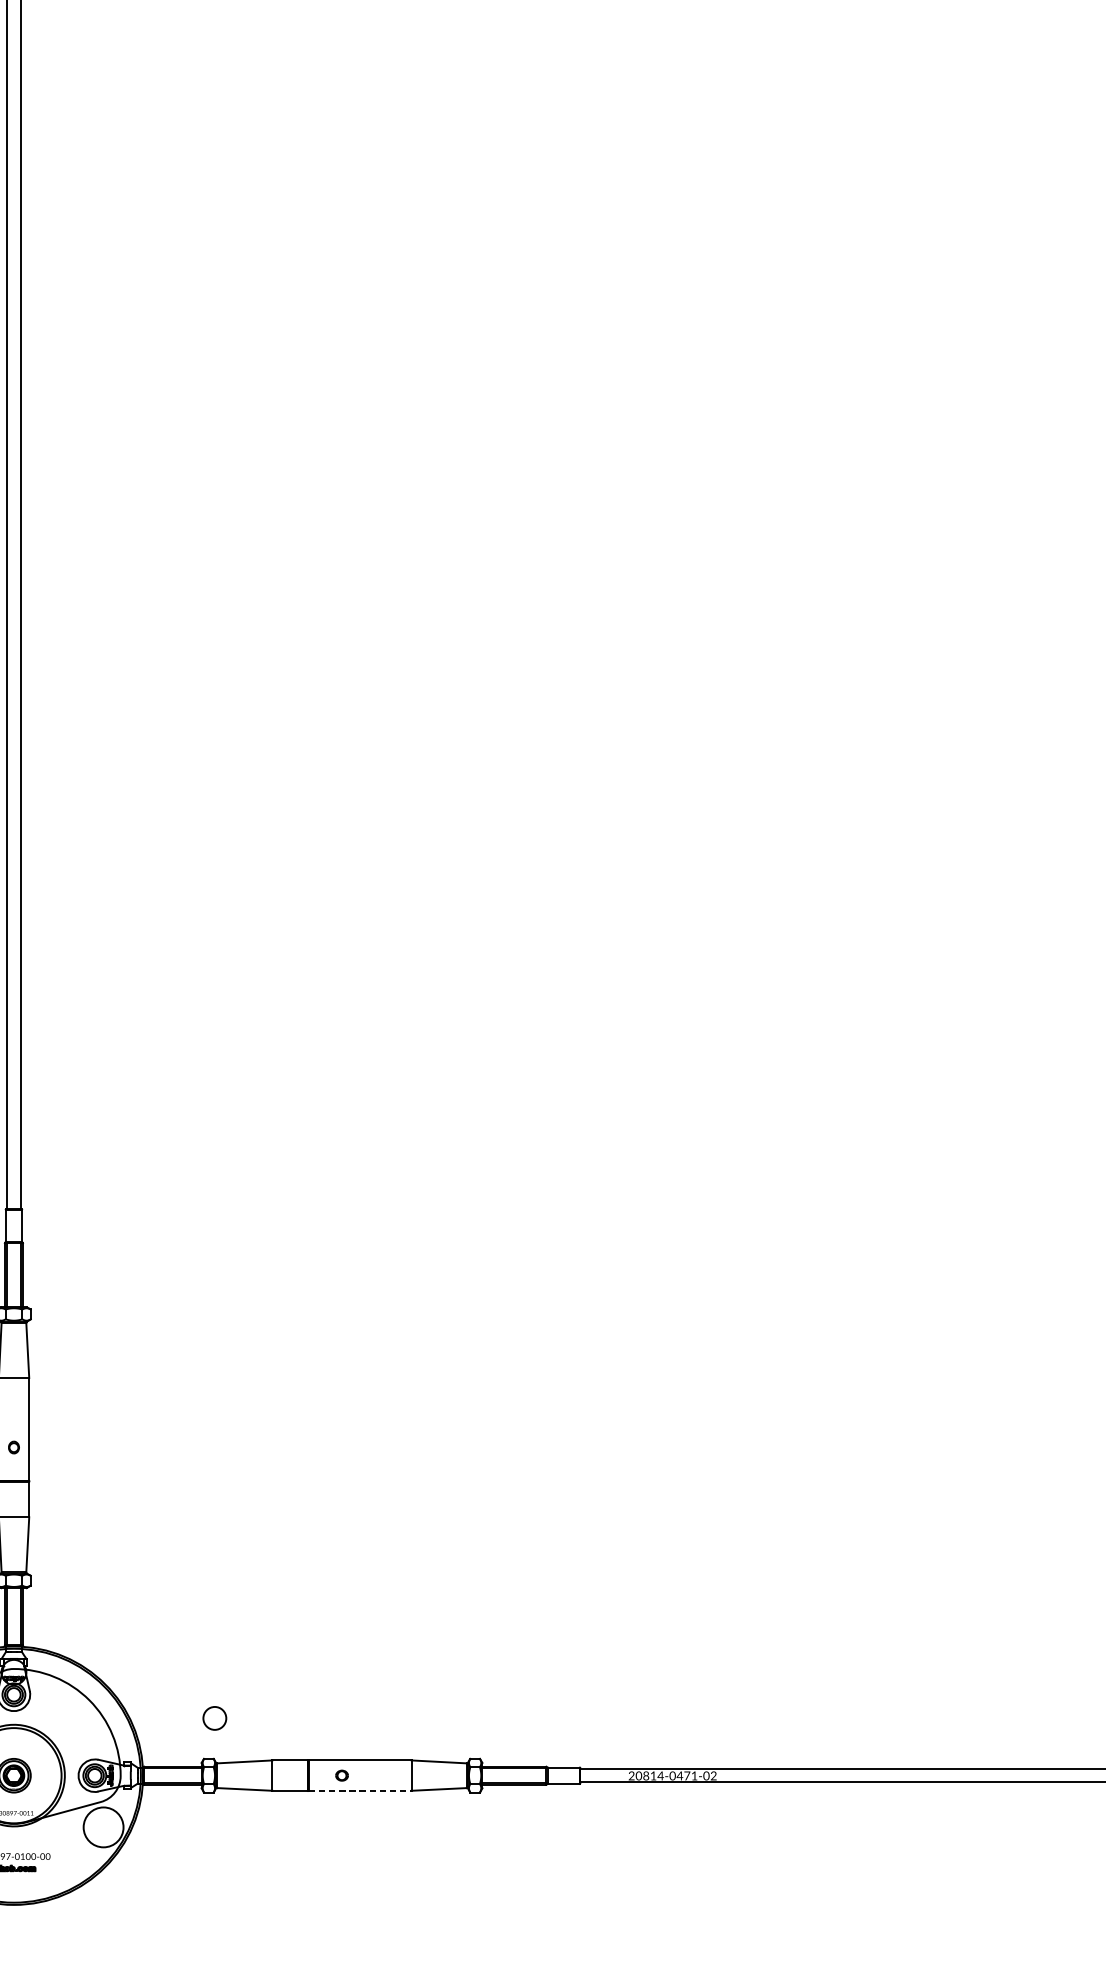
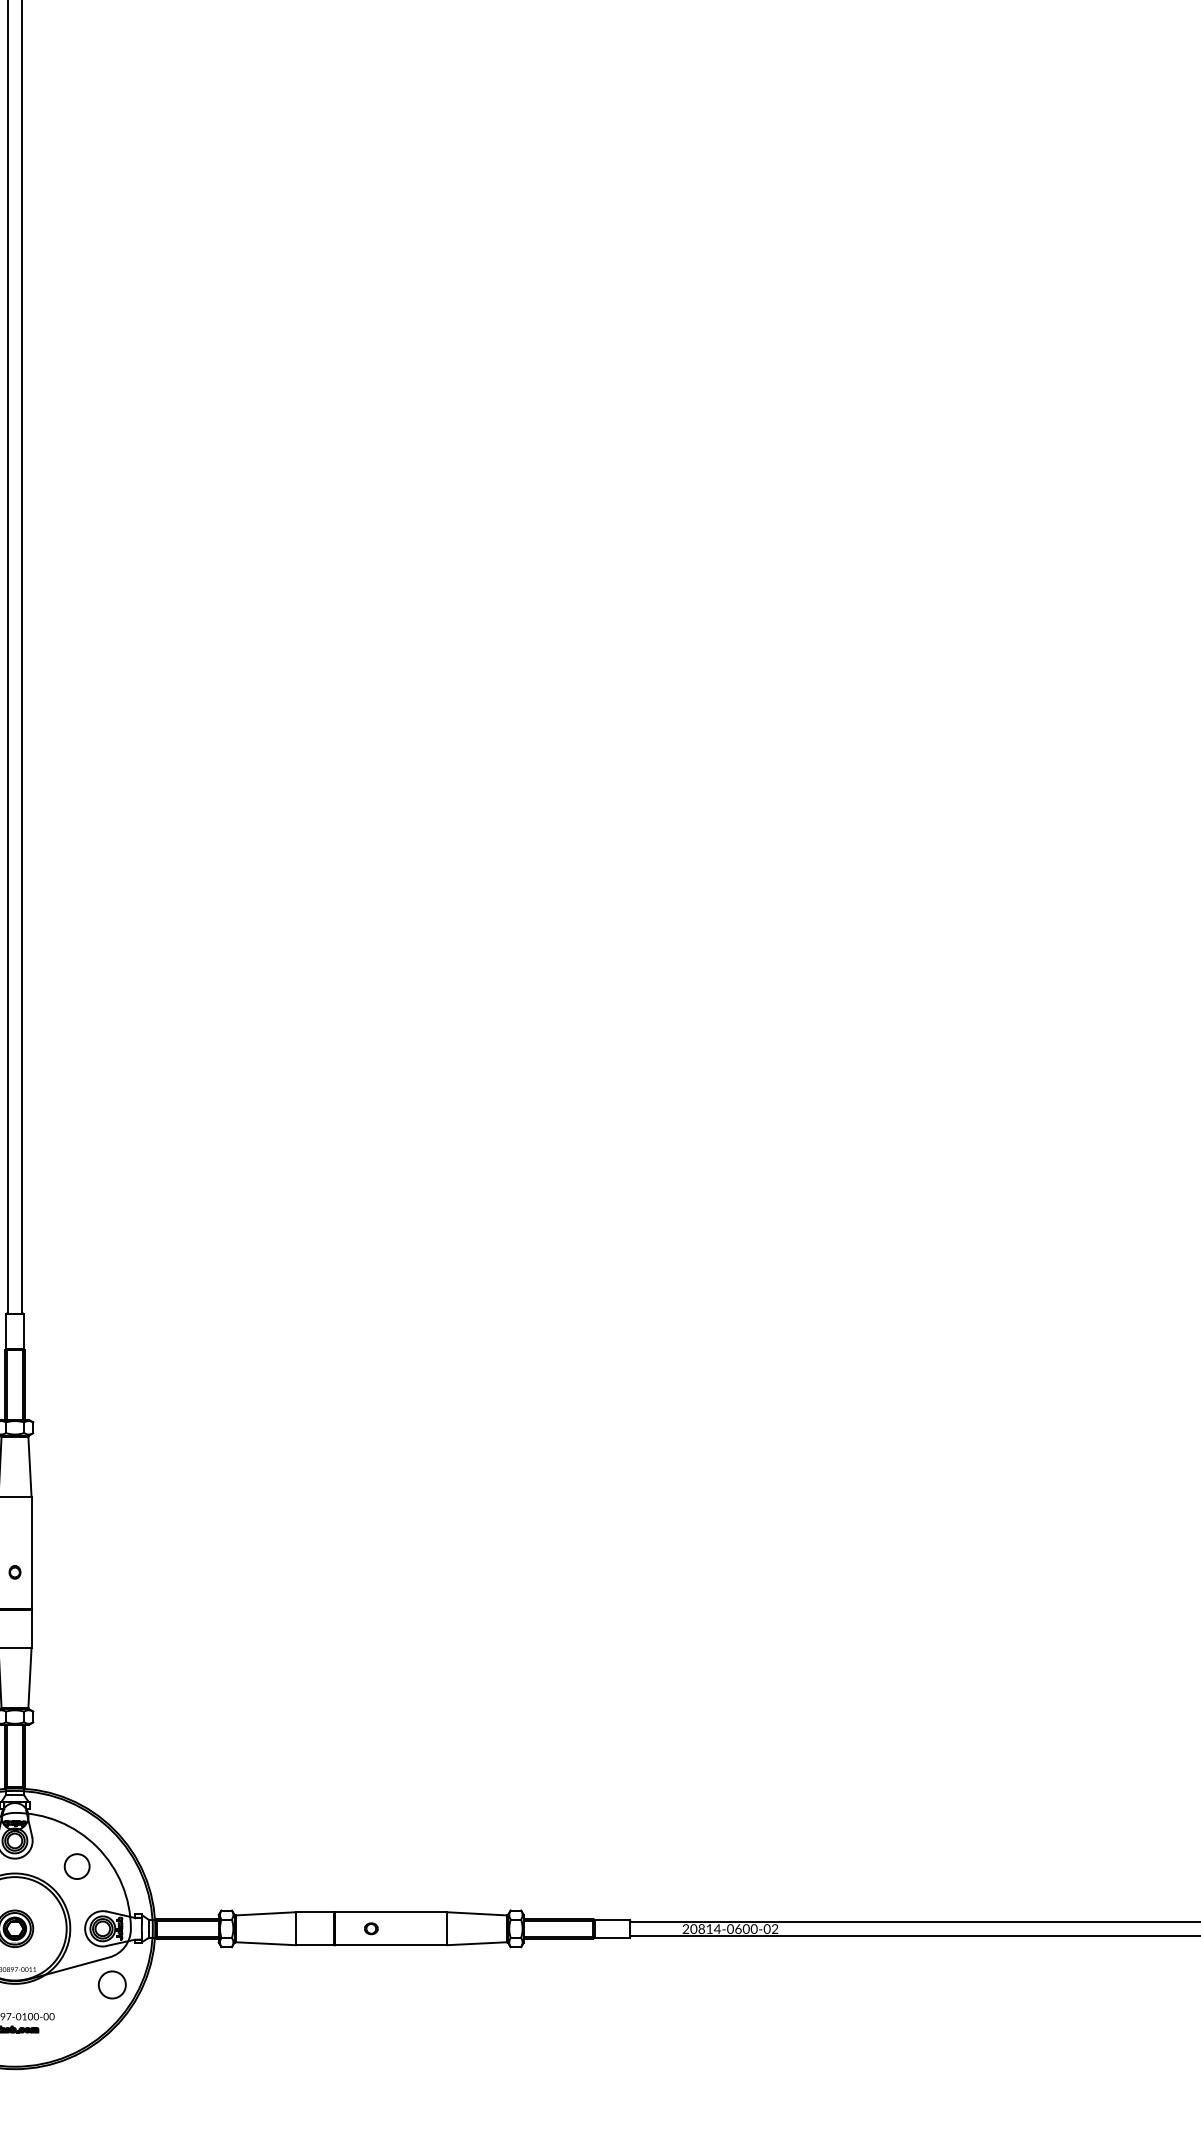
circle: (214, 1718) -> (76, 1866), moved
text: (686, 1775) -> (745, 1928), 20814-0471-02 -> 20814-0600-02
line: (360, 1791) -> (391, 1945), dashed -> solid
circle: (102, 1826) -> (111, 1984), size x0.62

